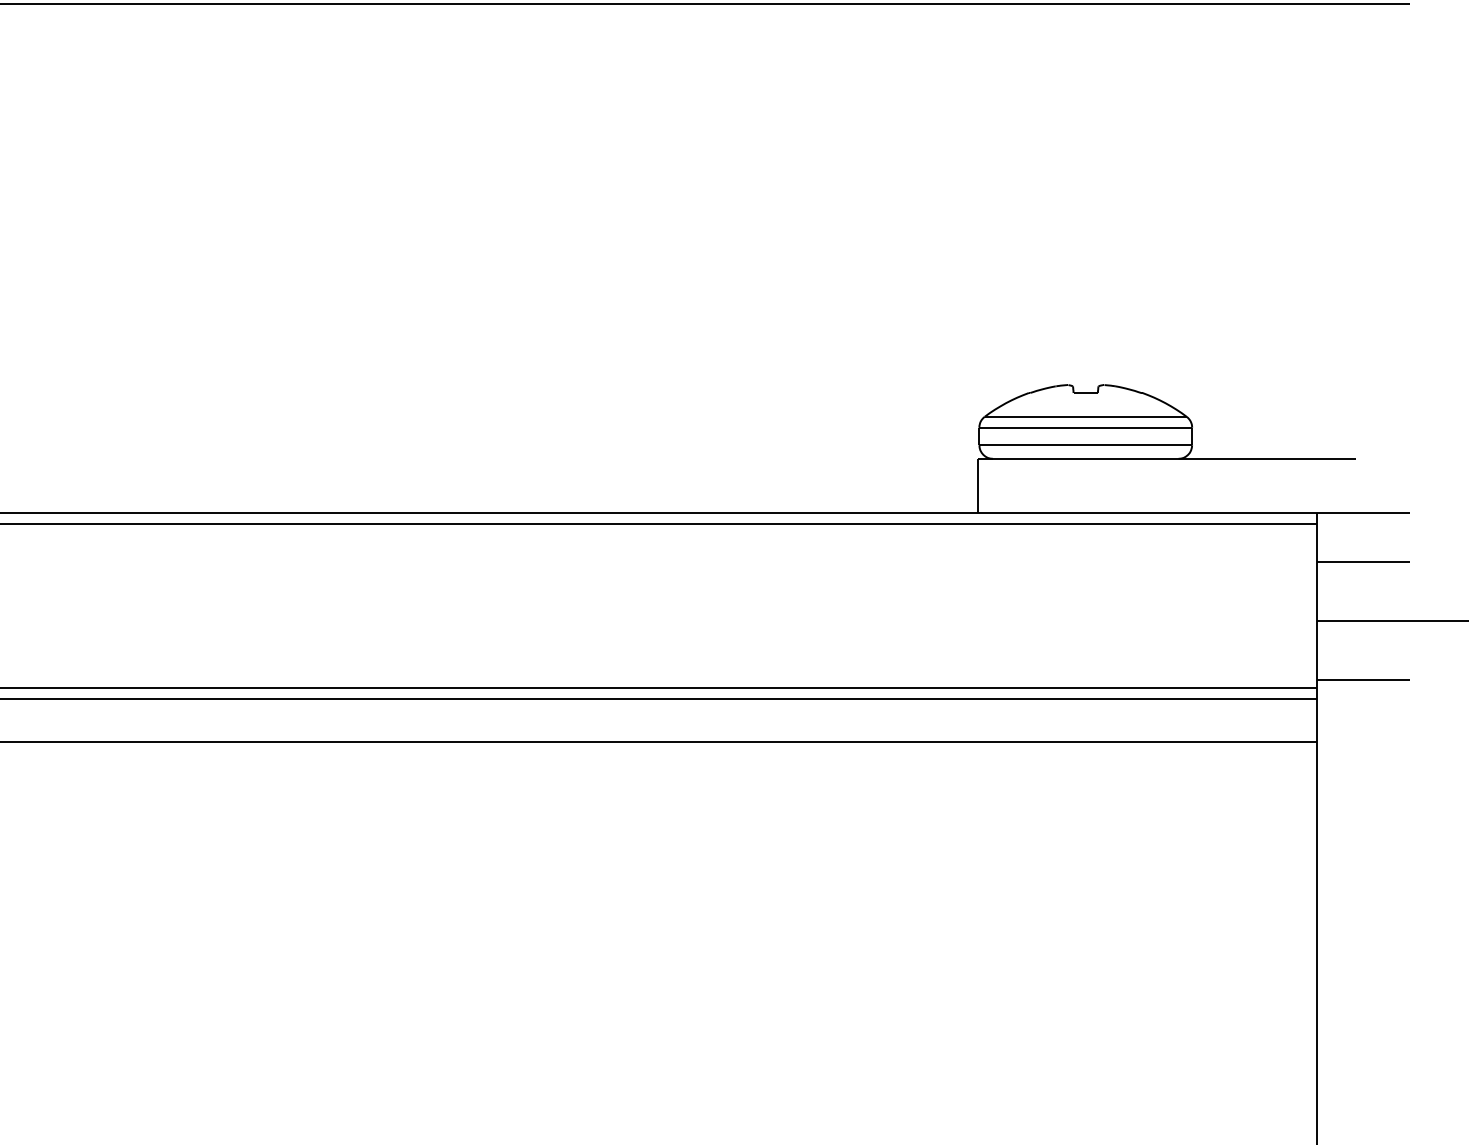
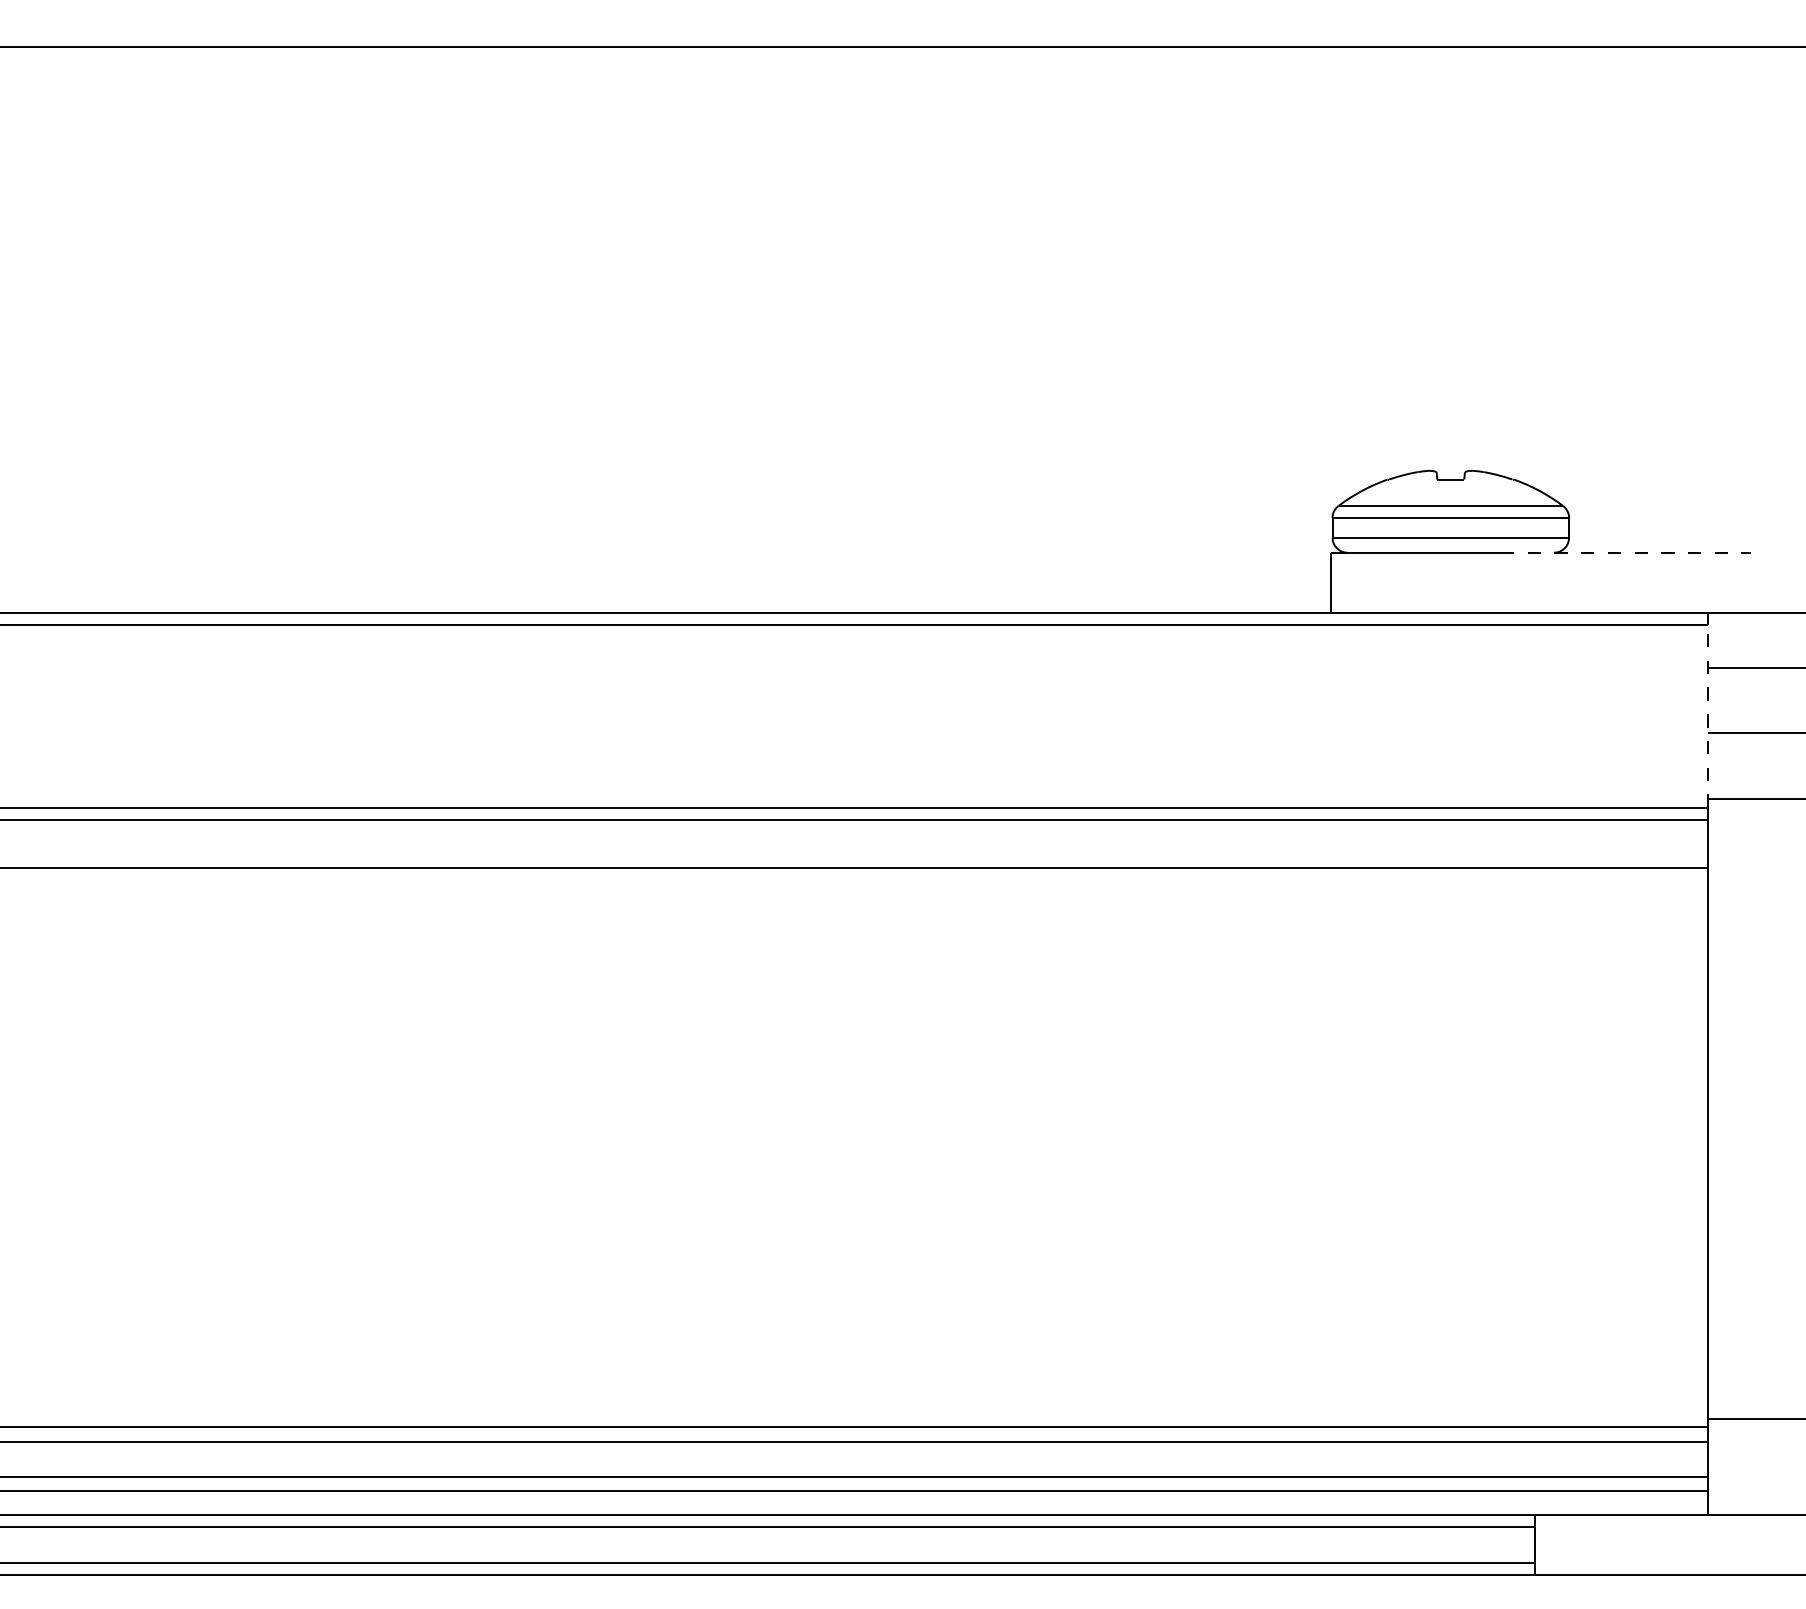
line: (1243, 458) -> (1626, 552), solid -> dashed
line: (1316, 605) -> (1707, 715), solid -> dashed

